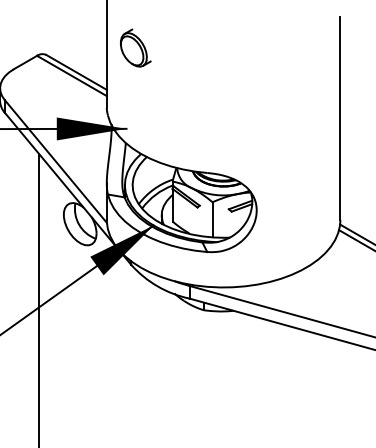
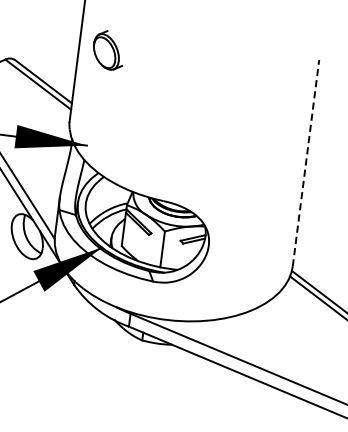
part: (135, 47) -> (108, 49), moved
line: (340, 118) -> (306, 162), solid -> dashed

